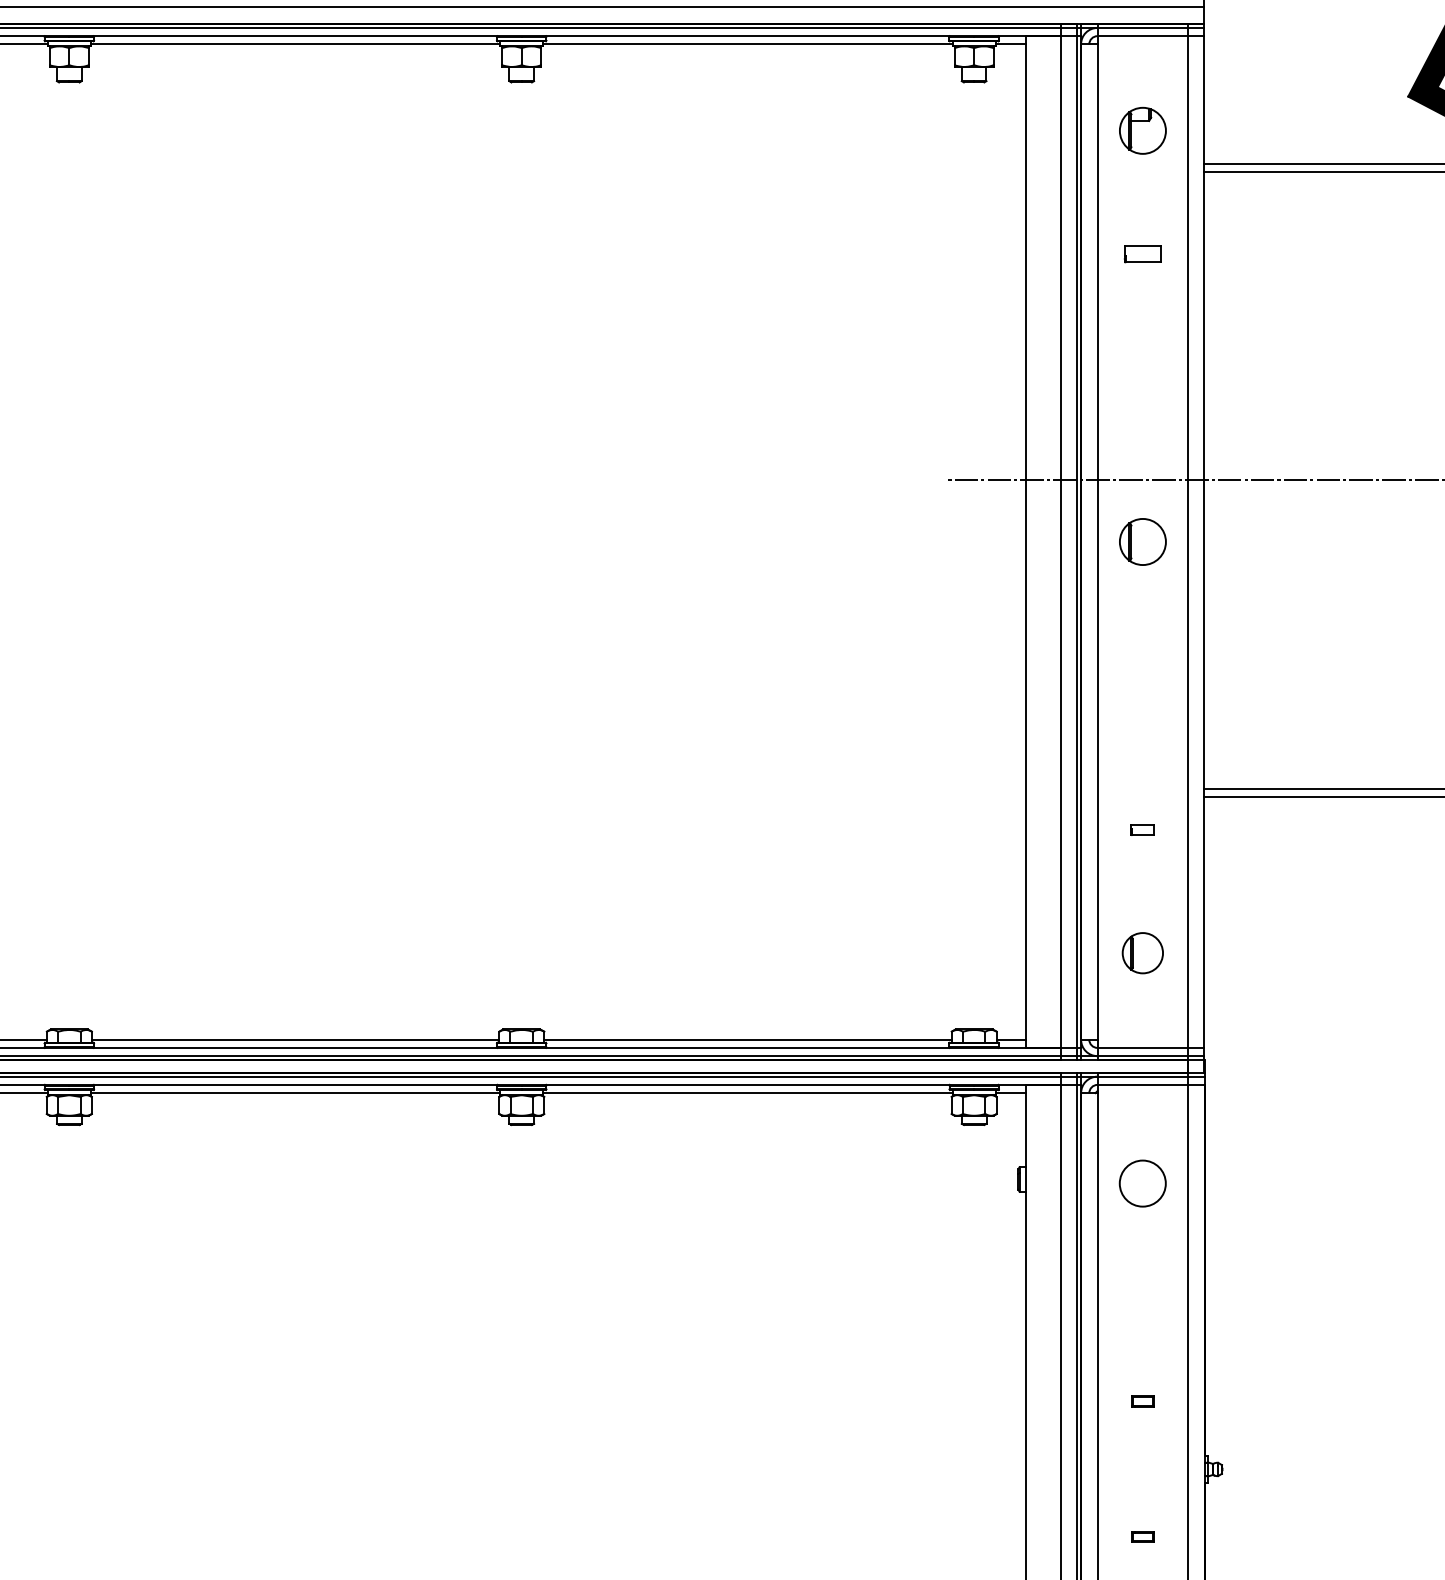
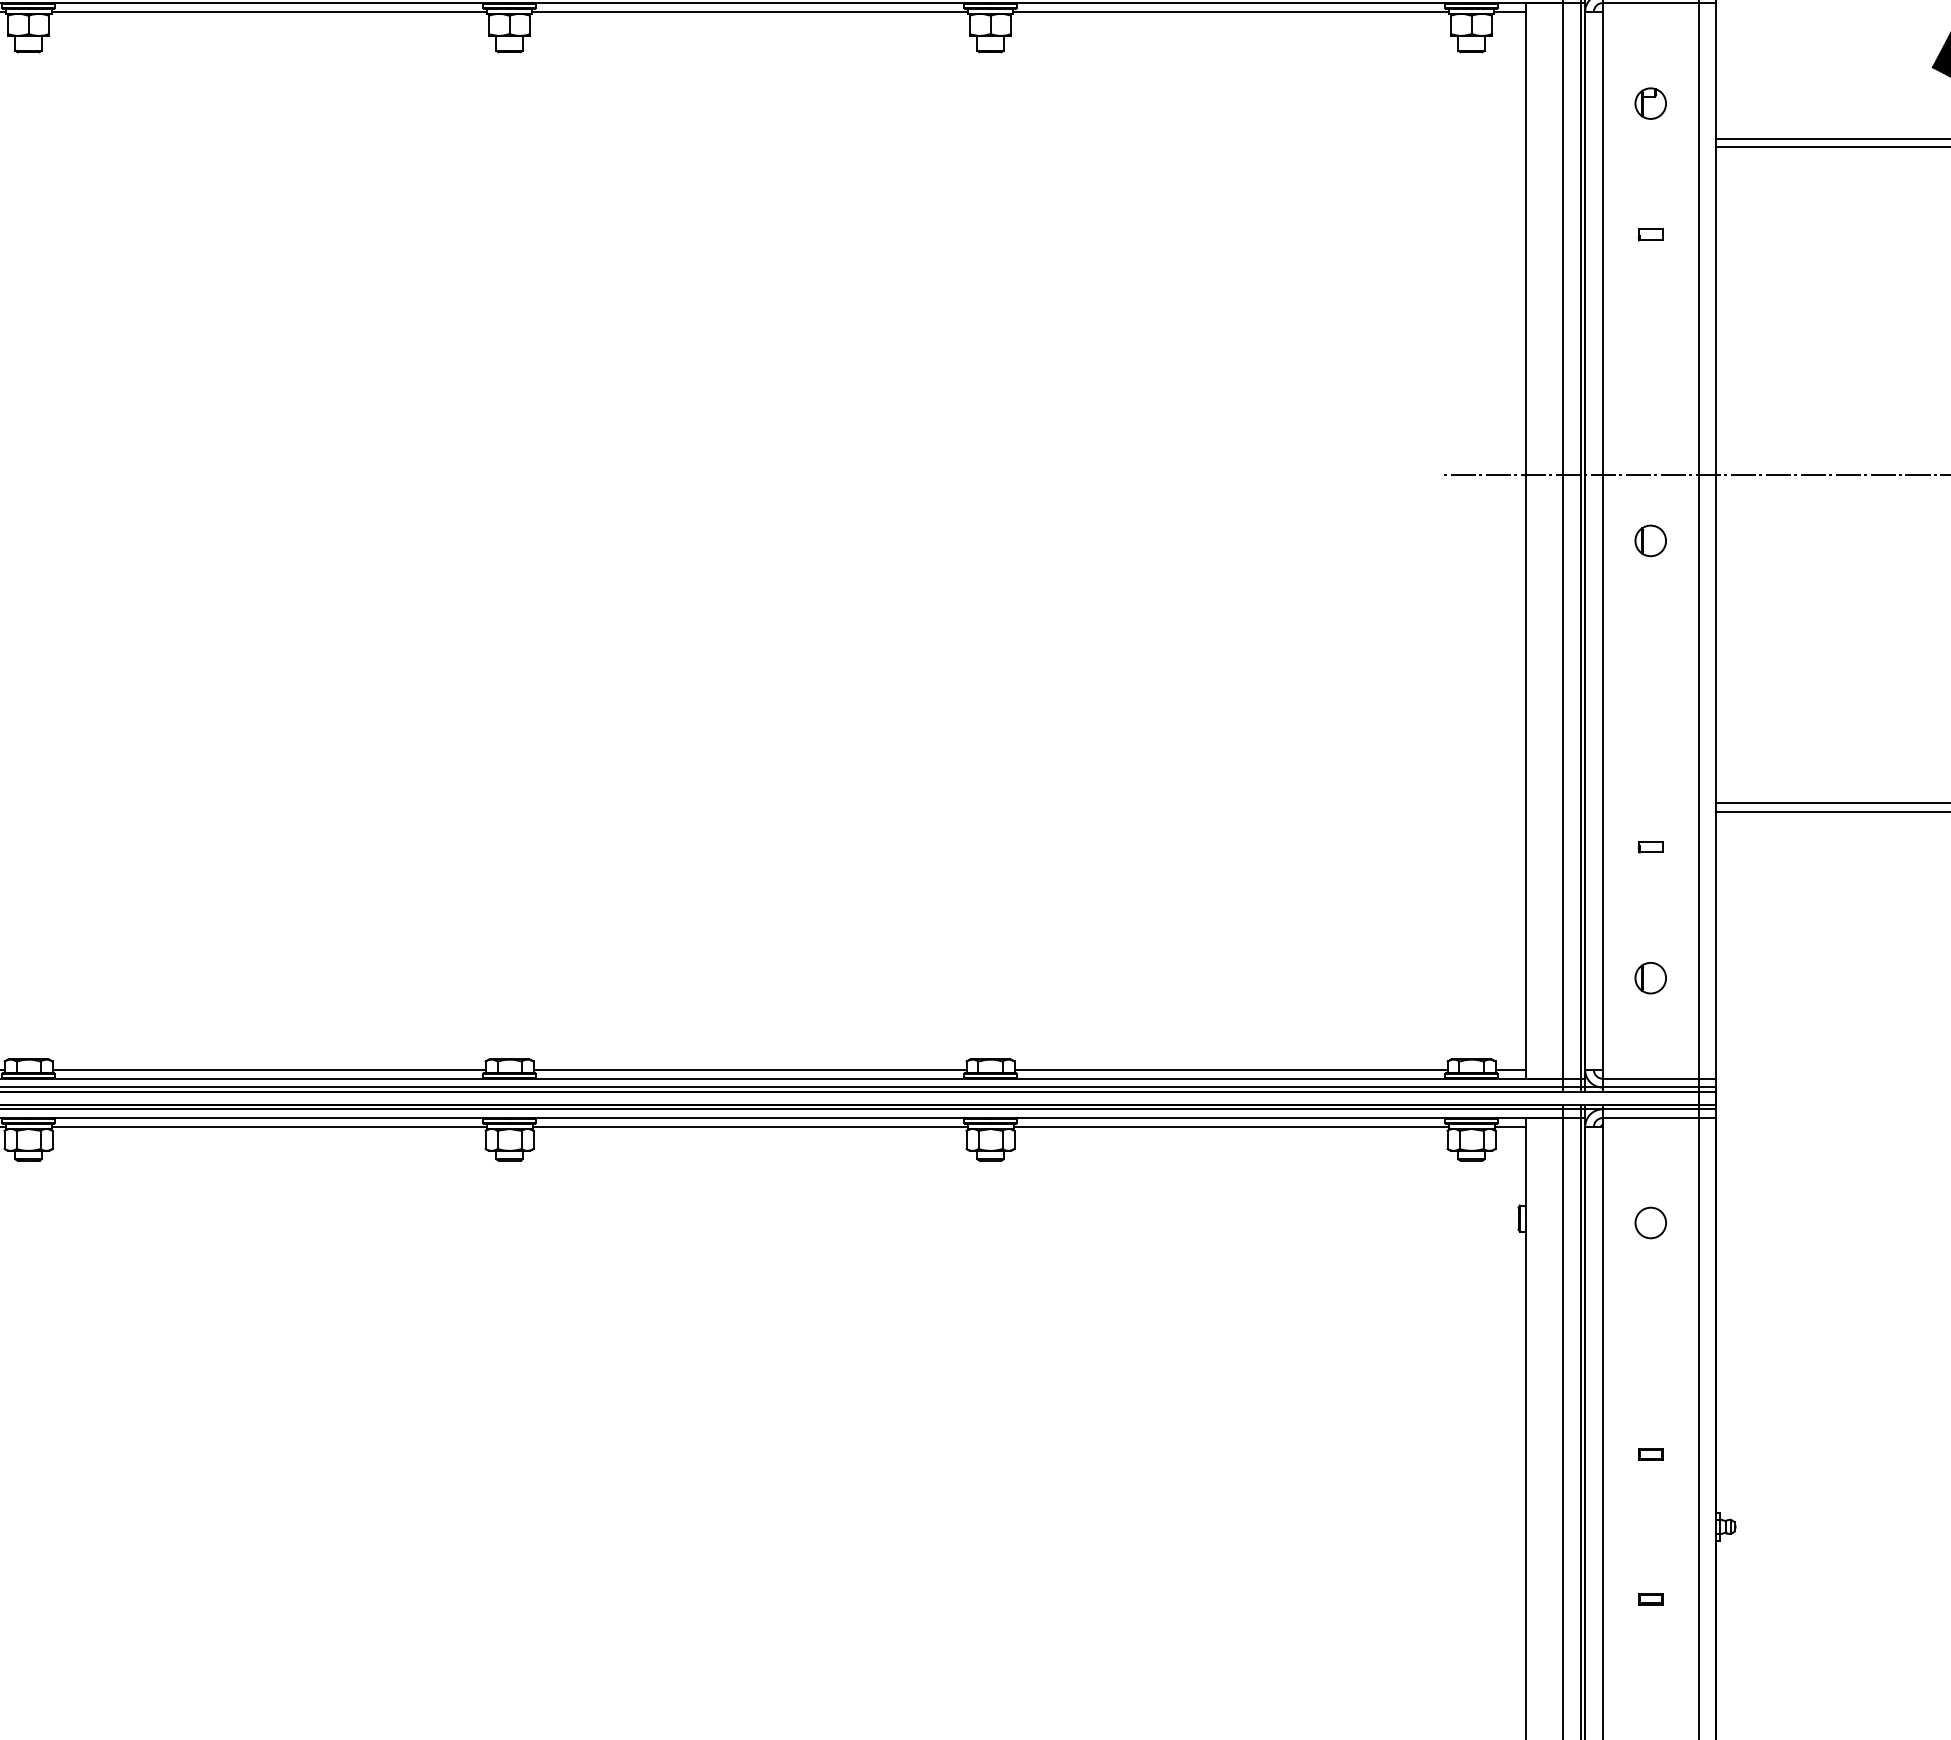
part: (1142, 130) -> (1650, 103), size x0.62
part: (1142, 253) -> (1650, 234), size x0.62
part: (1142, 541) -> (1650, 540), size x0.62
part: (1142, 953) -> (1650, 978), size x0.71
circle: (1142, 1183) -> (1650, 1222), size x0.62

